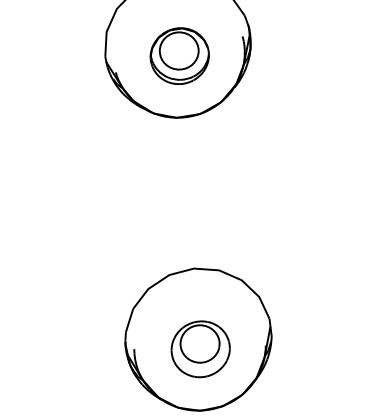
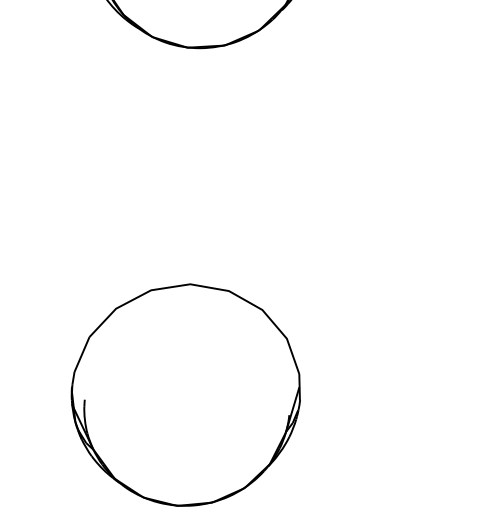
part: (200, 349) -> (187, 410), removed

